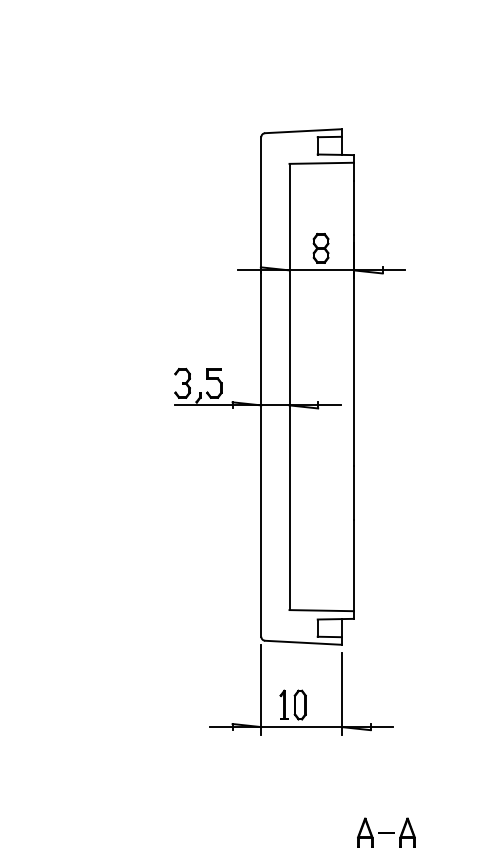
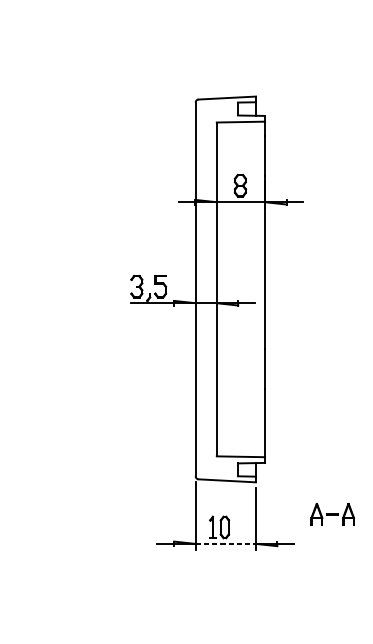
line: (302, 727) -> (226, 544), solid -> dashed
part: (386, 832) -> (332, 514), moved

